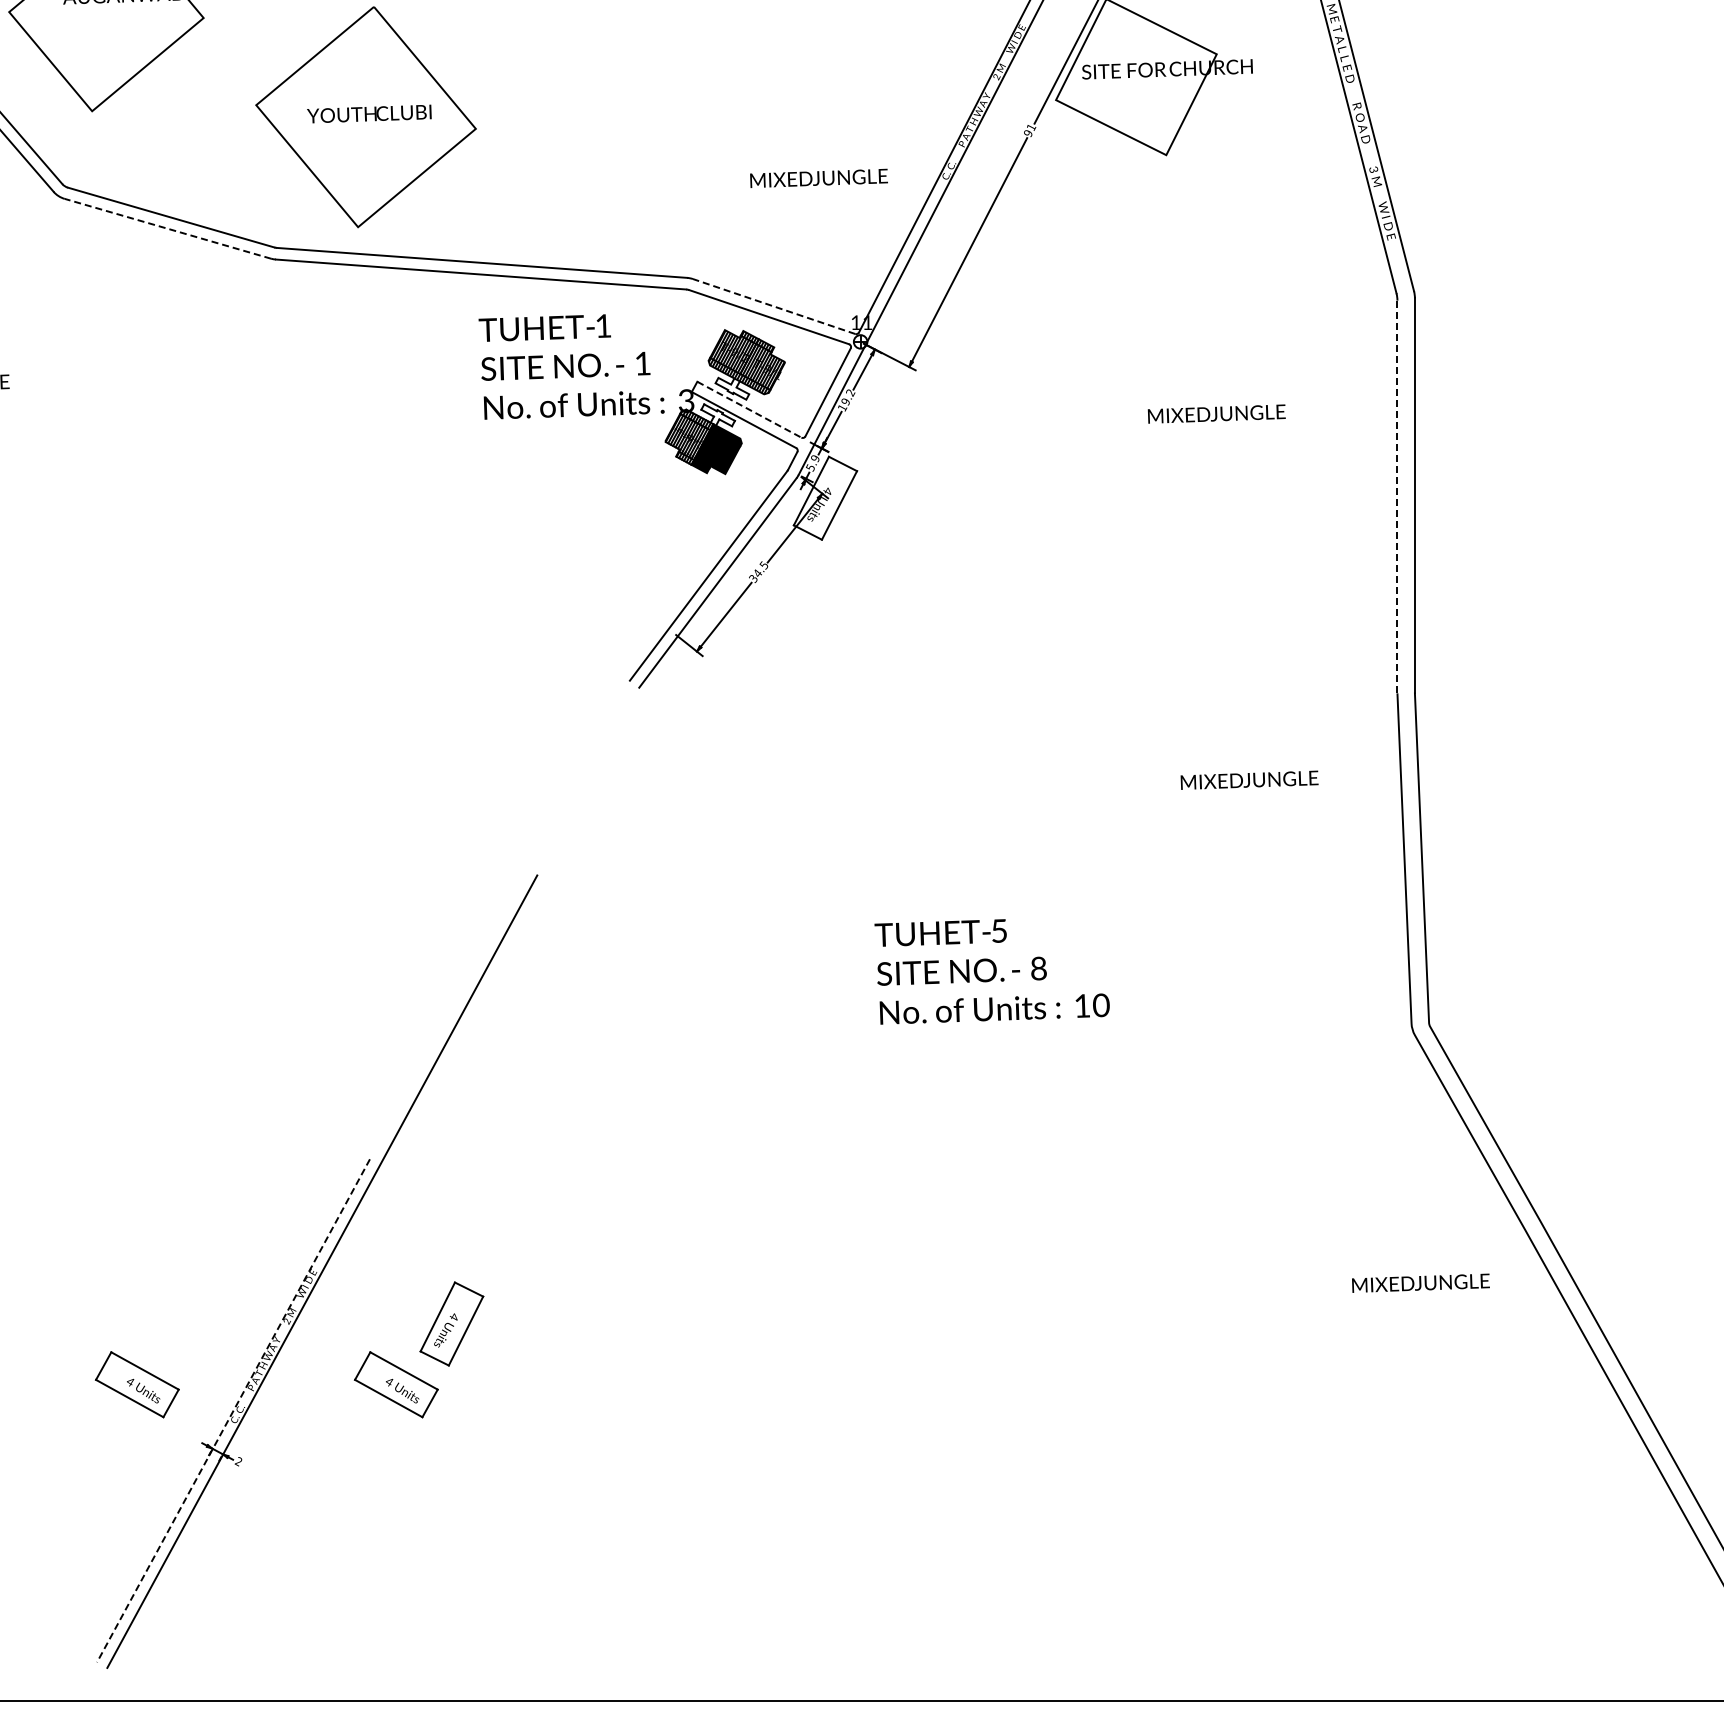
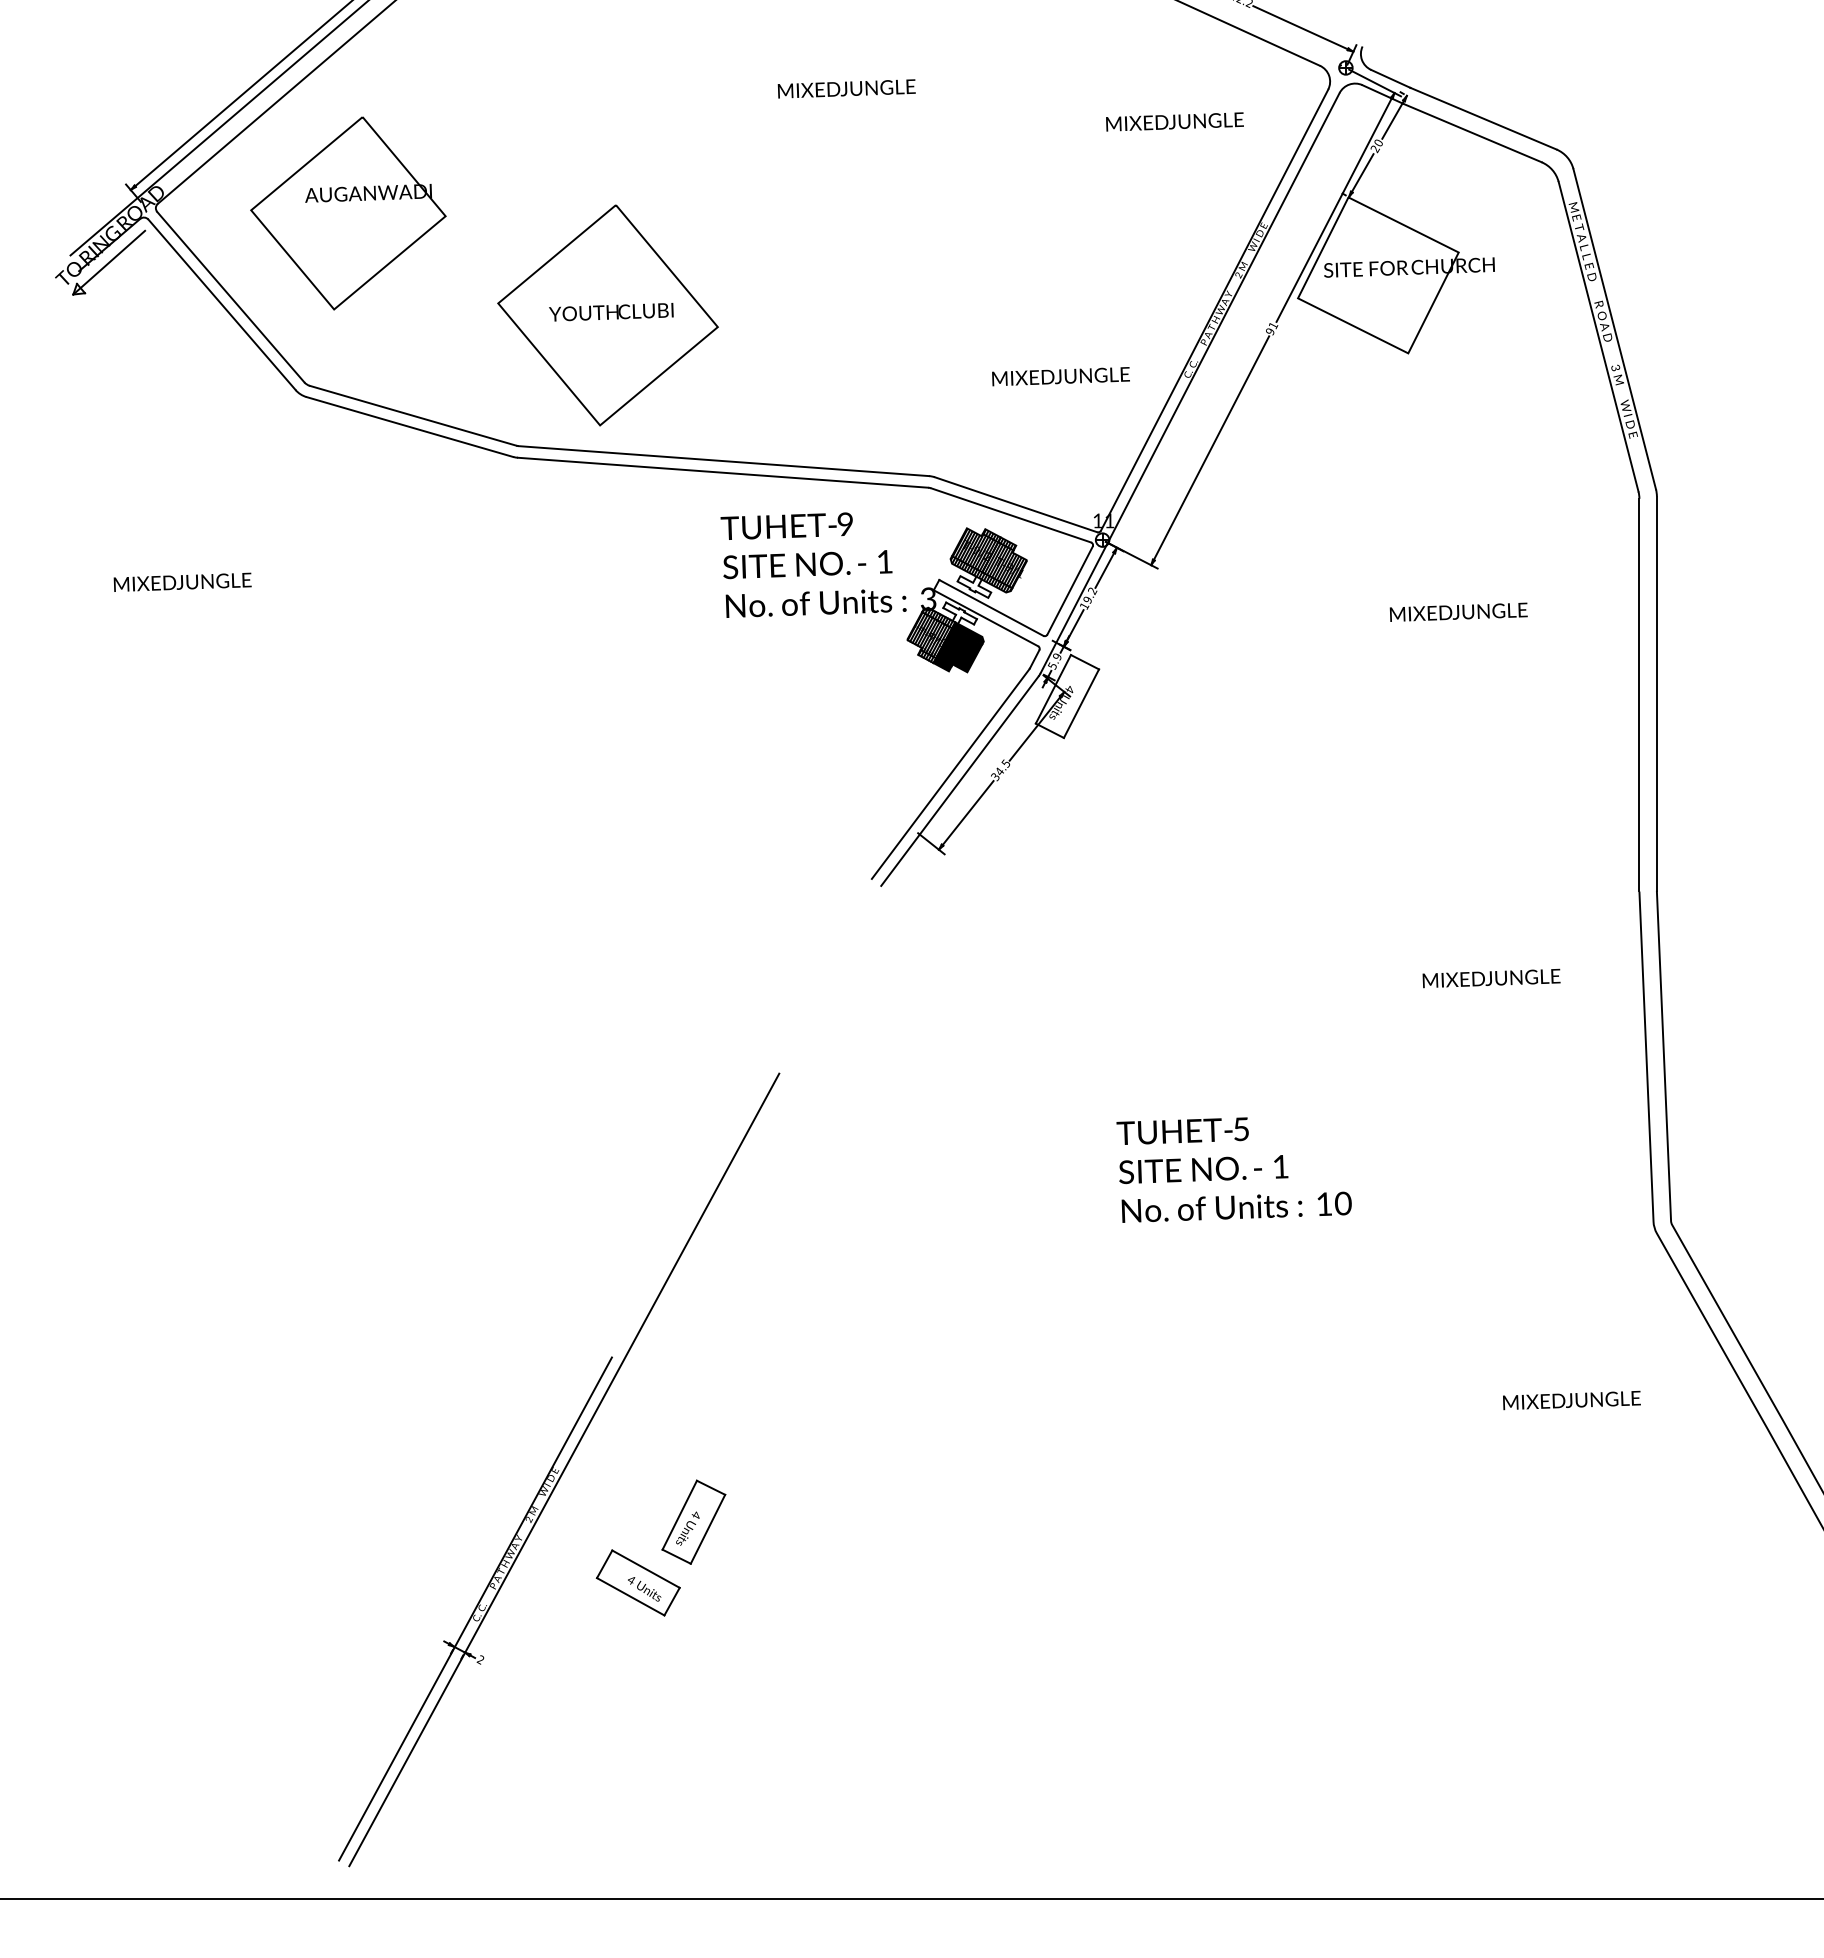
line: (167, 228) -> (409, 426), dashed -> solid
line: (774, 306) -> (1016, 504), dashed -> solid
text: (602, 325) -> (844, 523), 1 -> 9
line: (749, 410) -> (991, 608), dashed -> solid
line: (1397, 497) -> (1639, 695), dashed -> solid
text: (1038, 968) -> (1280, 1166), 8 -> 1
text: (1420, 1283) -> (1571, 1400), moved
part: (136, 1384) -> (378, 1582), removed
line: (233, 1411) -> (475, 1609), dashed -> solid

